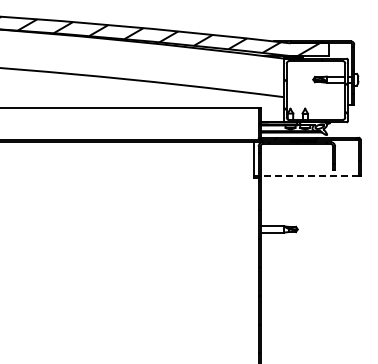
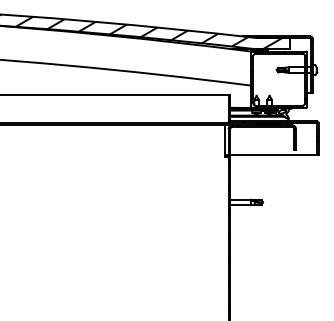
line: (309, 175) -> (273, 154), dashed -> solid

